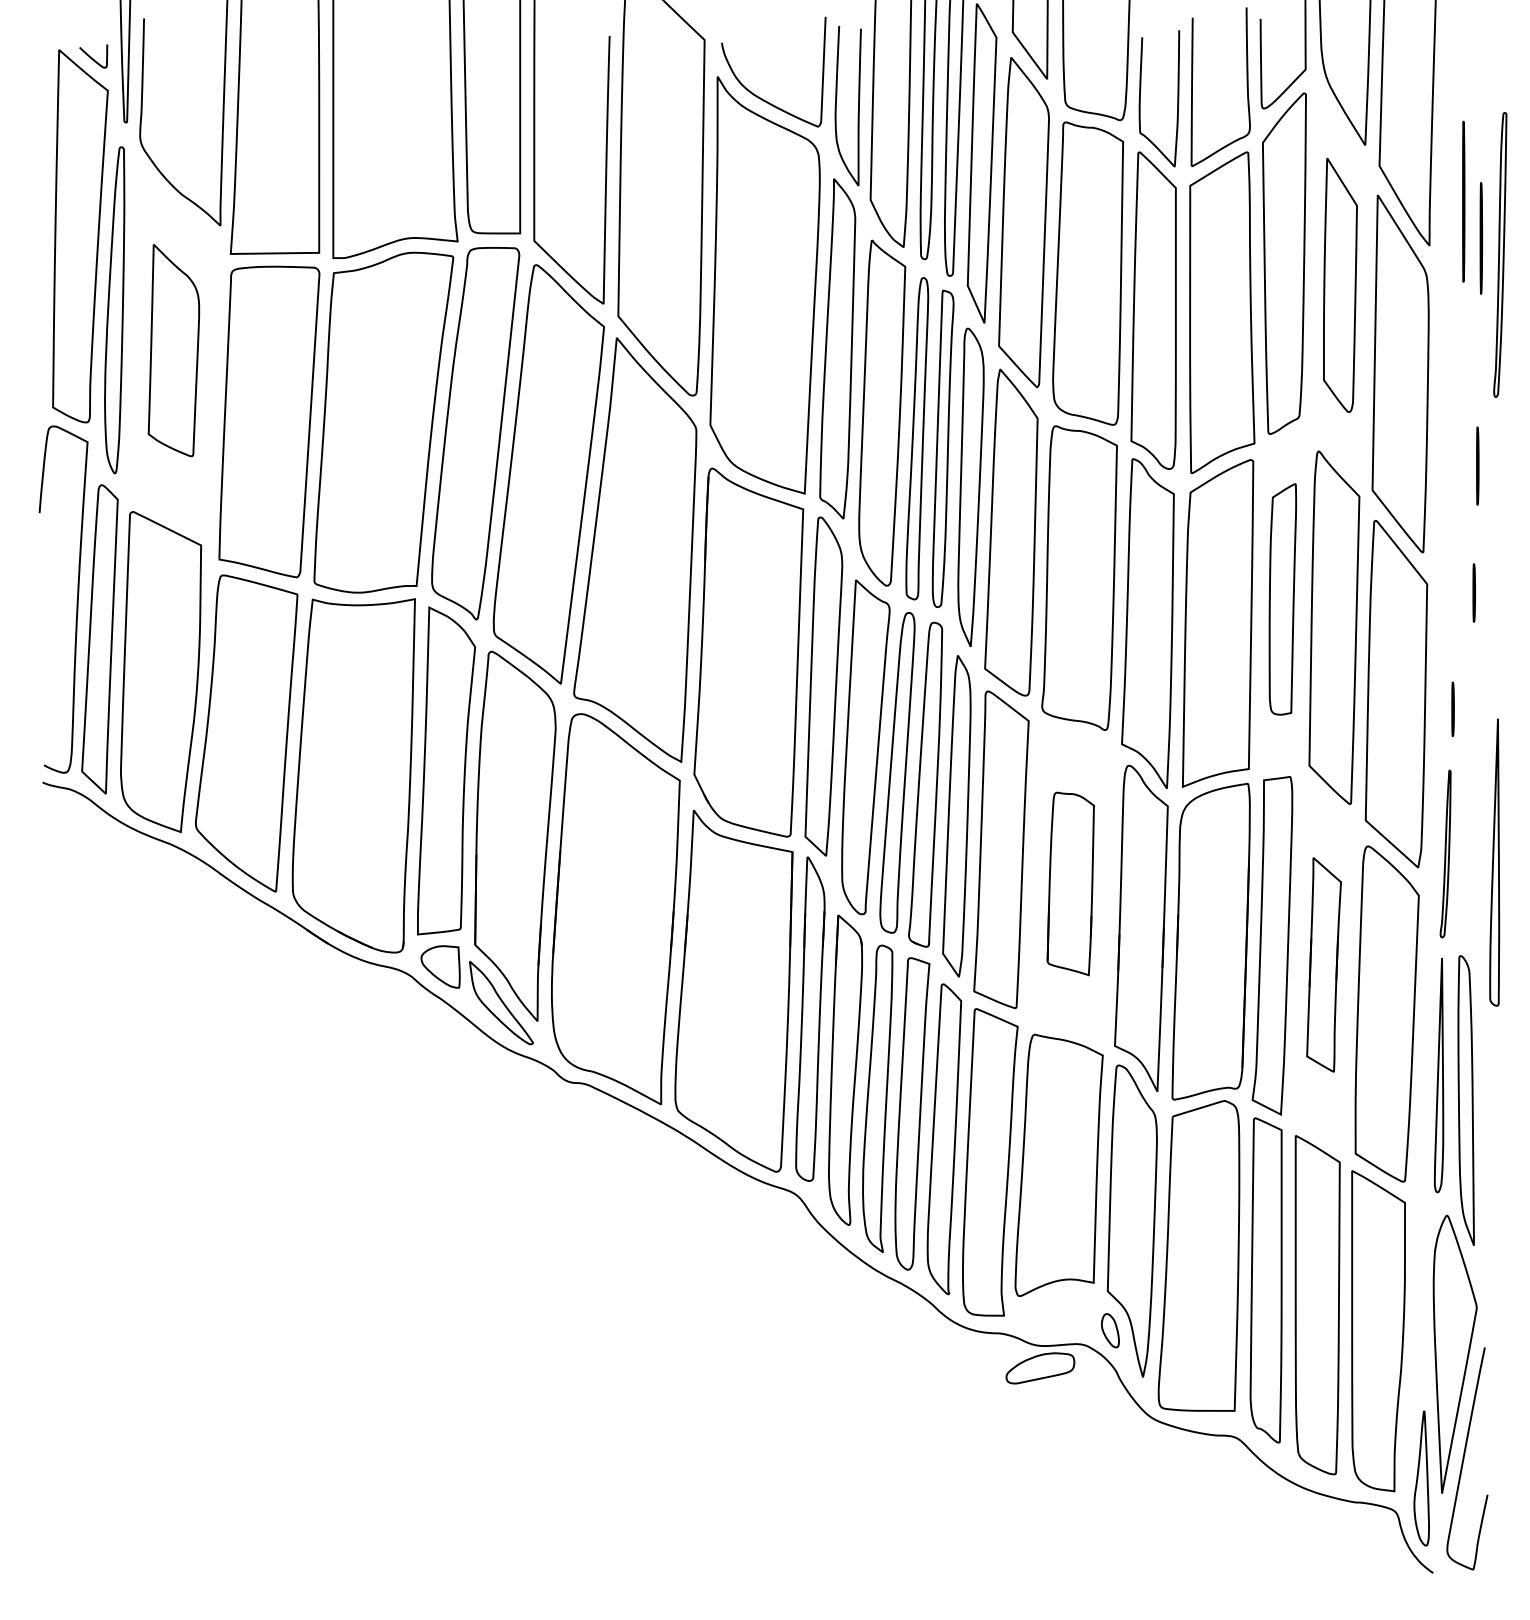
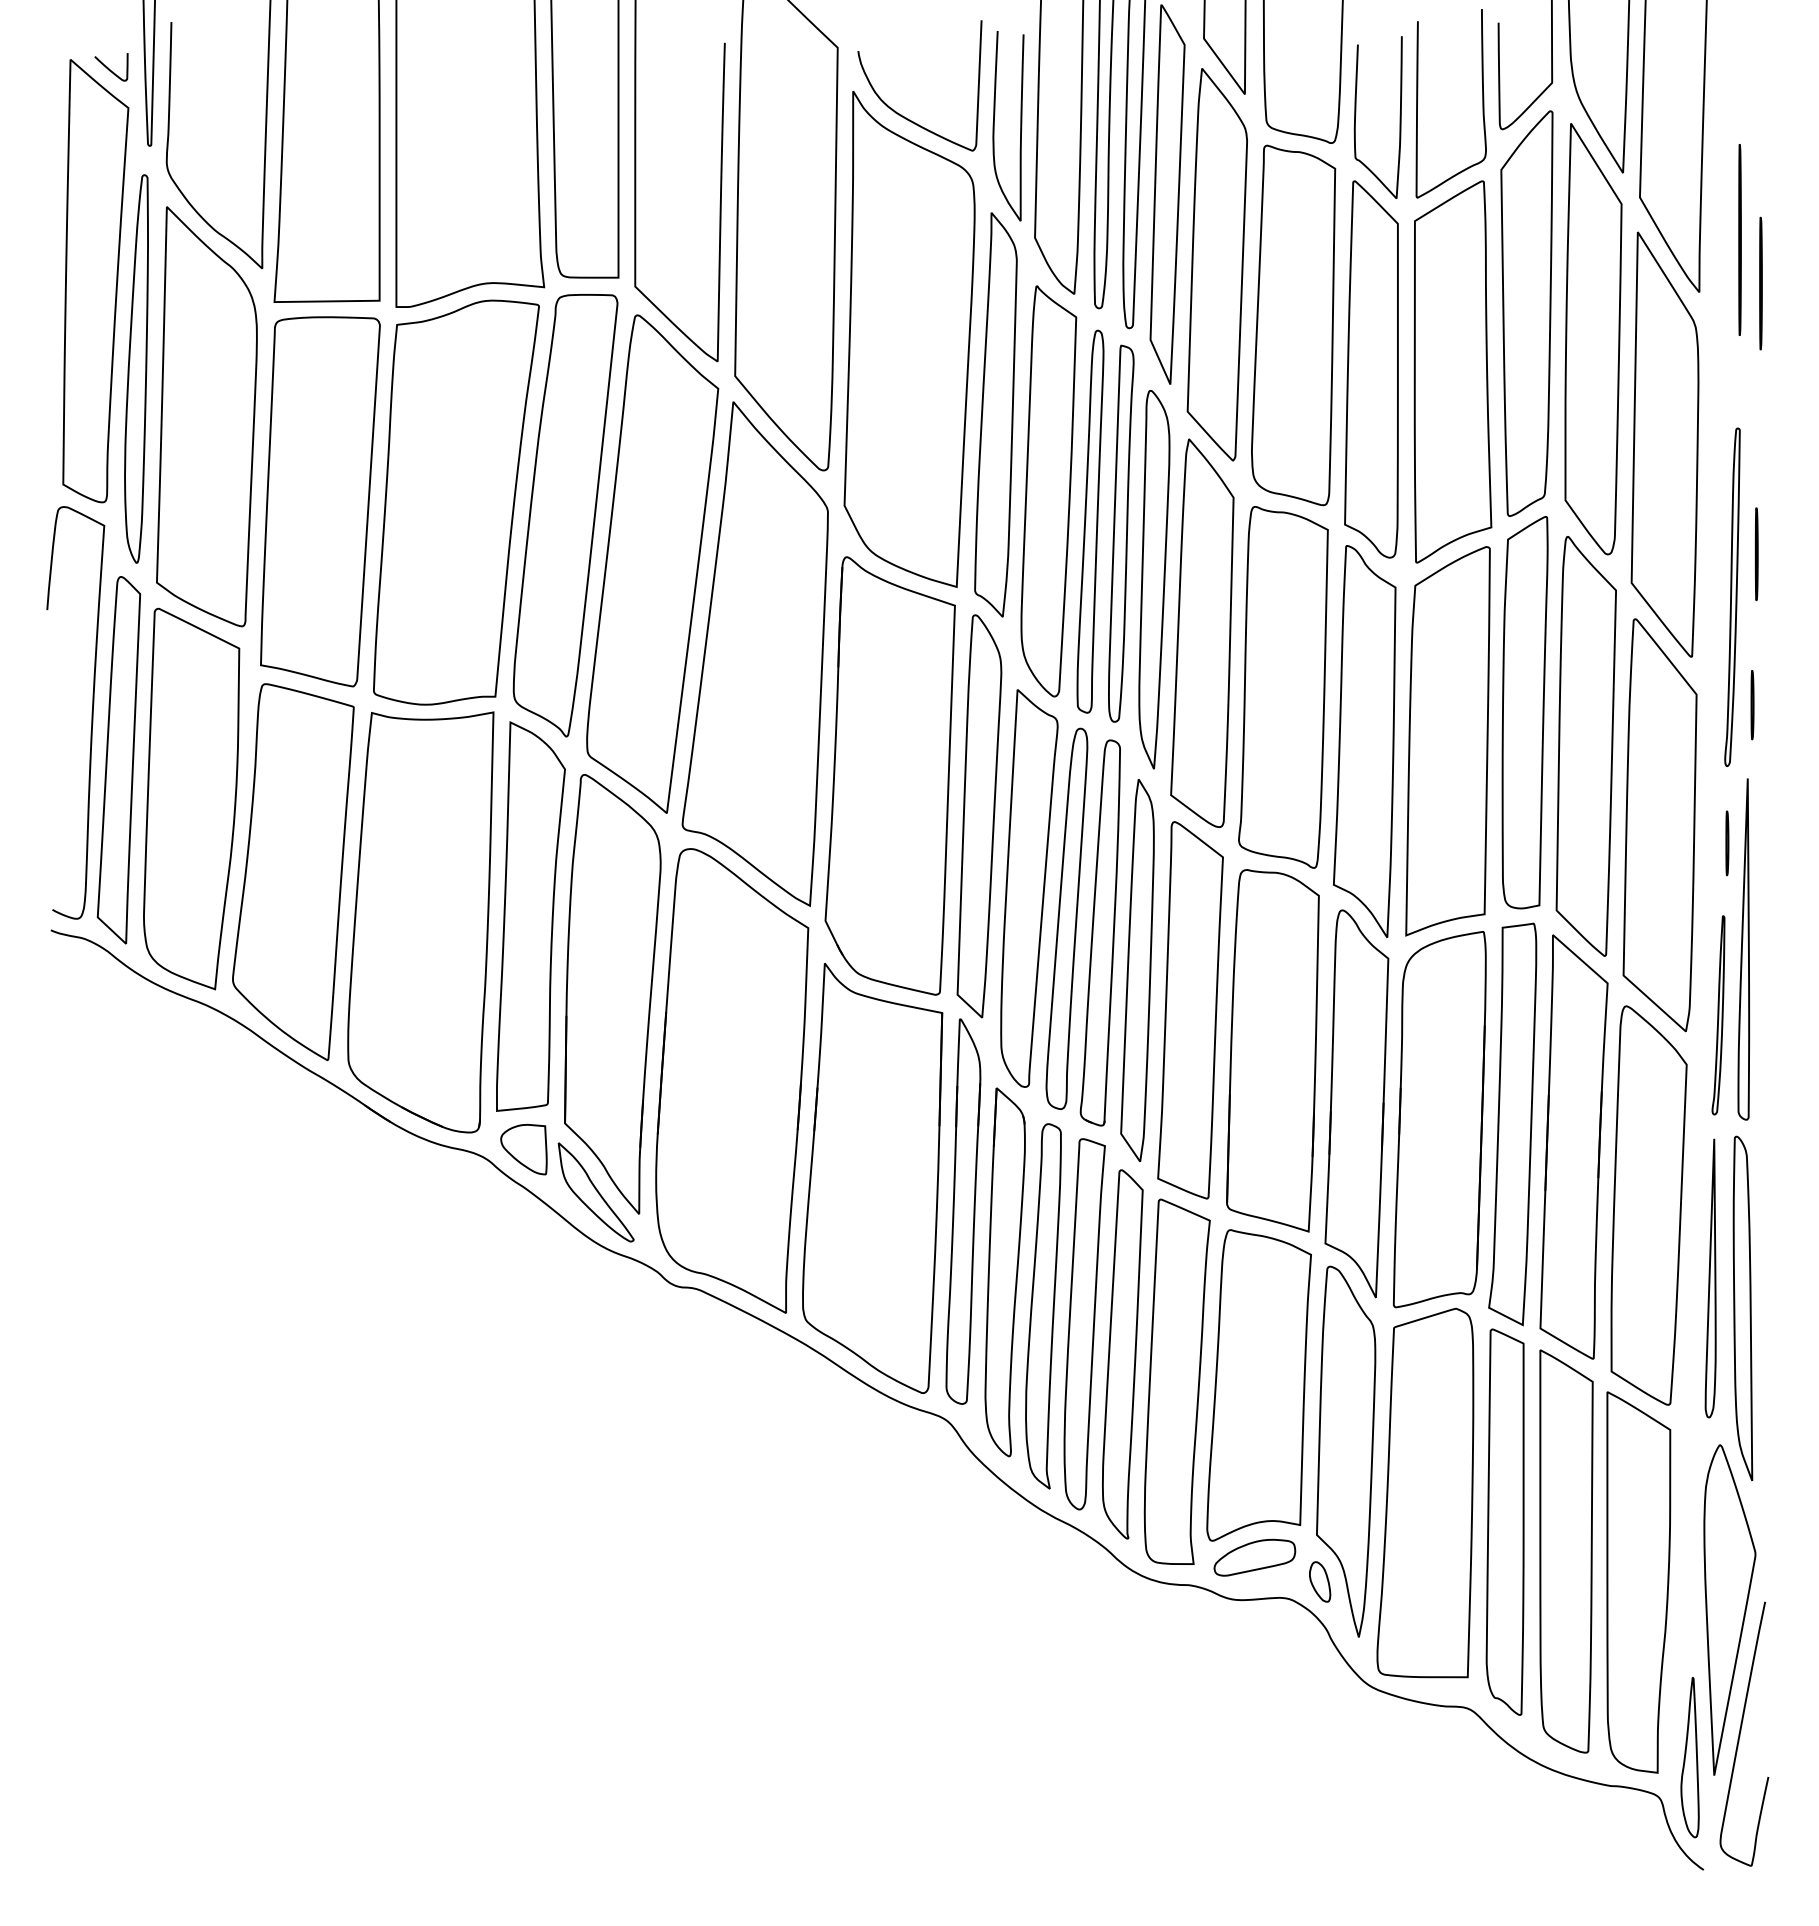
part: (1500, 254) -> (1732, 596), moved
part: (1340, 285) -> (1593, 339), size x1.43
part: (173, 350) -> (206, 416), size x1.67
part: (1282, 599) -> (1524, 712), size x1.43
part: (1494, 862) -> (1743, 949), moved
part: (1070, 883) -> (1272, 1050), size x1.67
part: (1323, 964) -> (1573, 1146), size x1.67
part: (1040, 1368) -> (1254, 1557), moved

